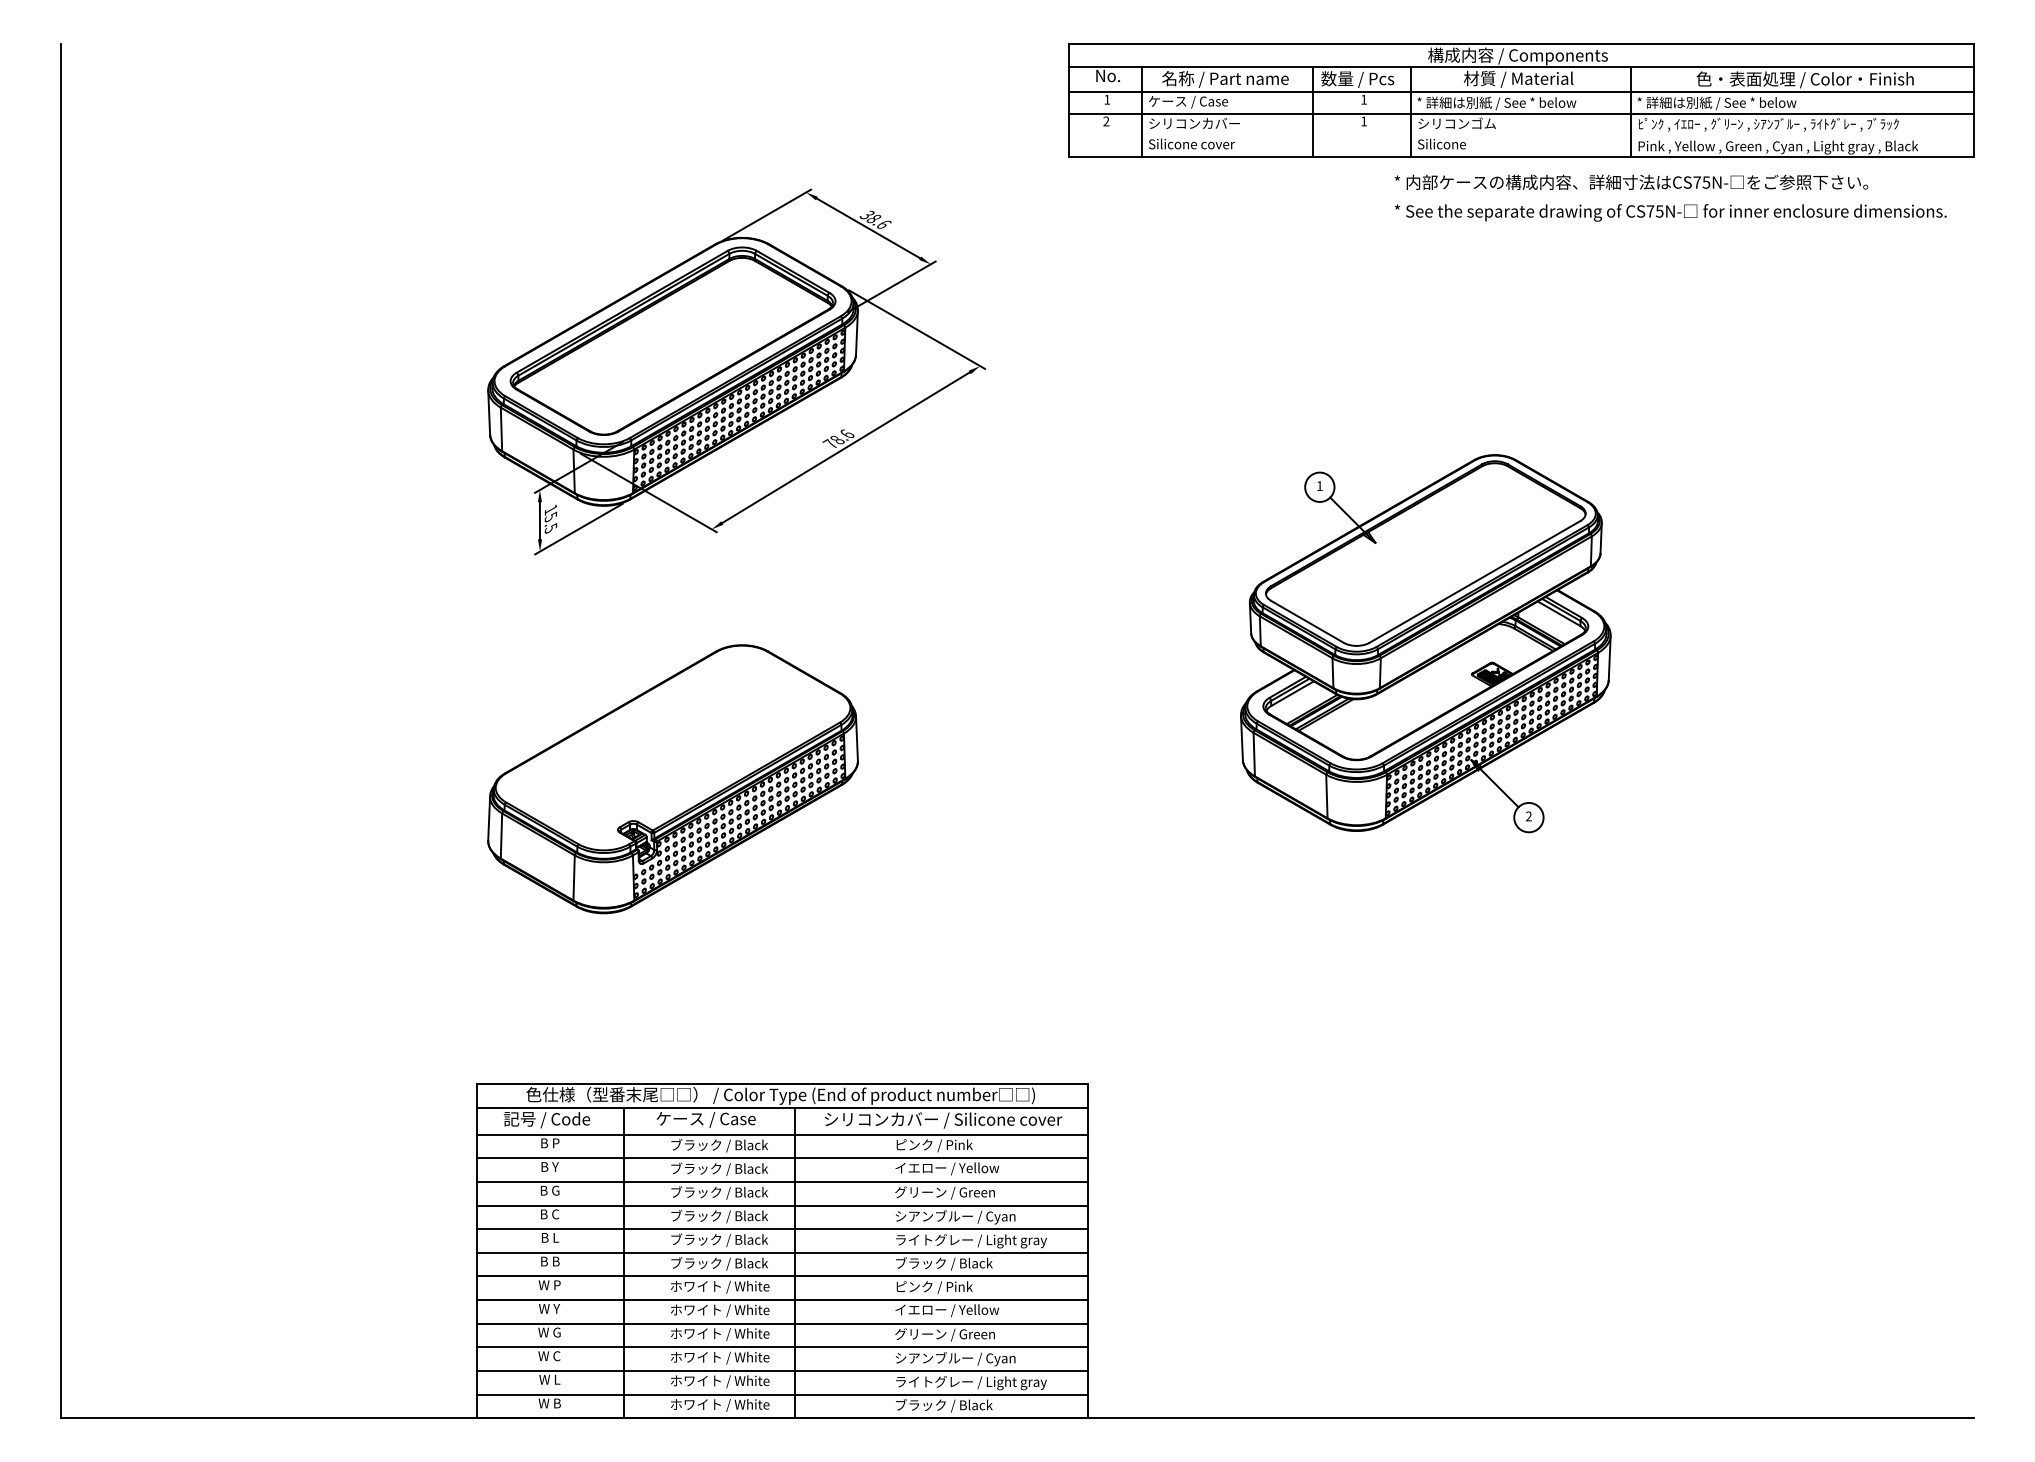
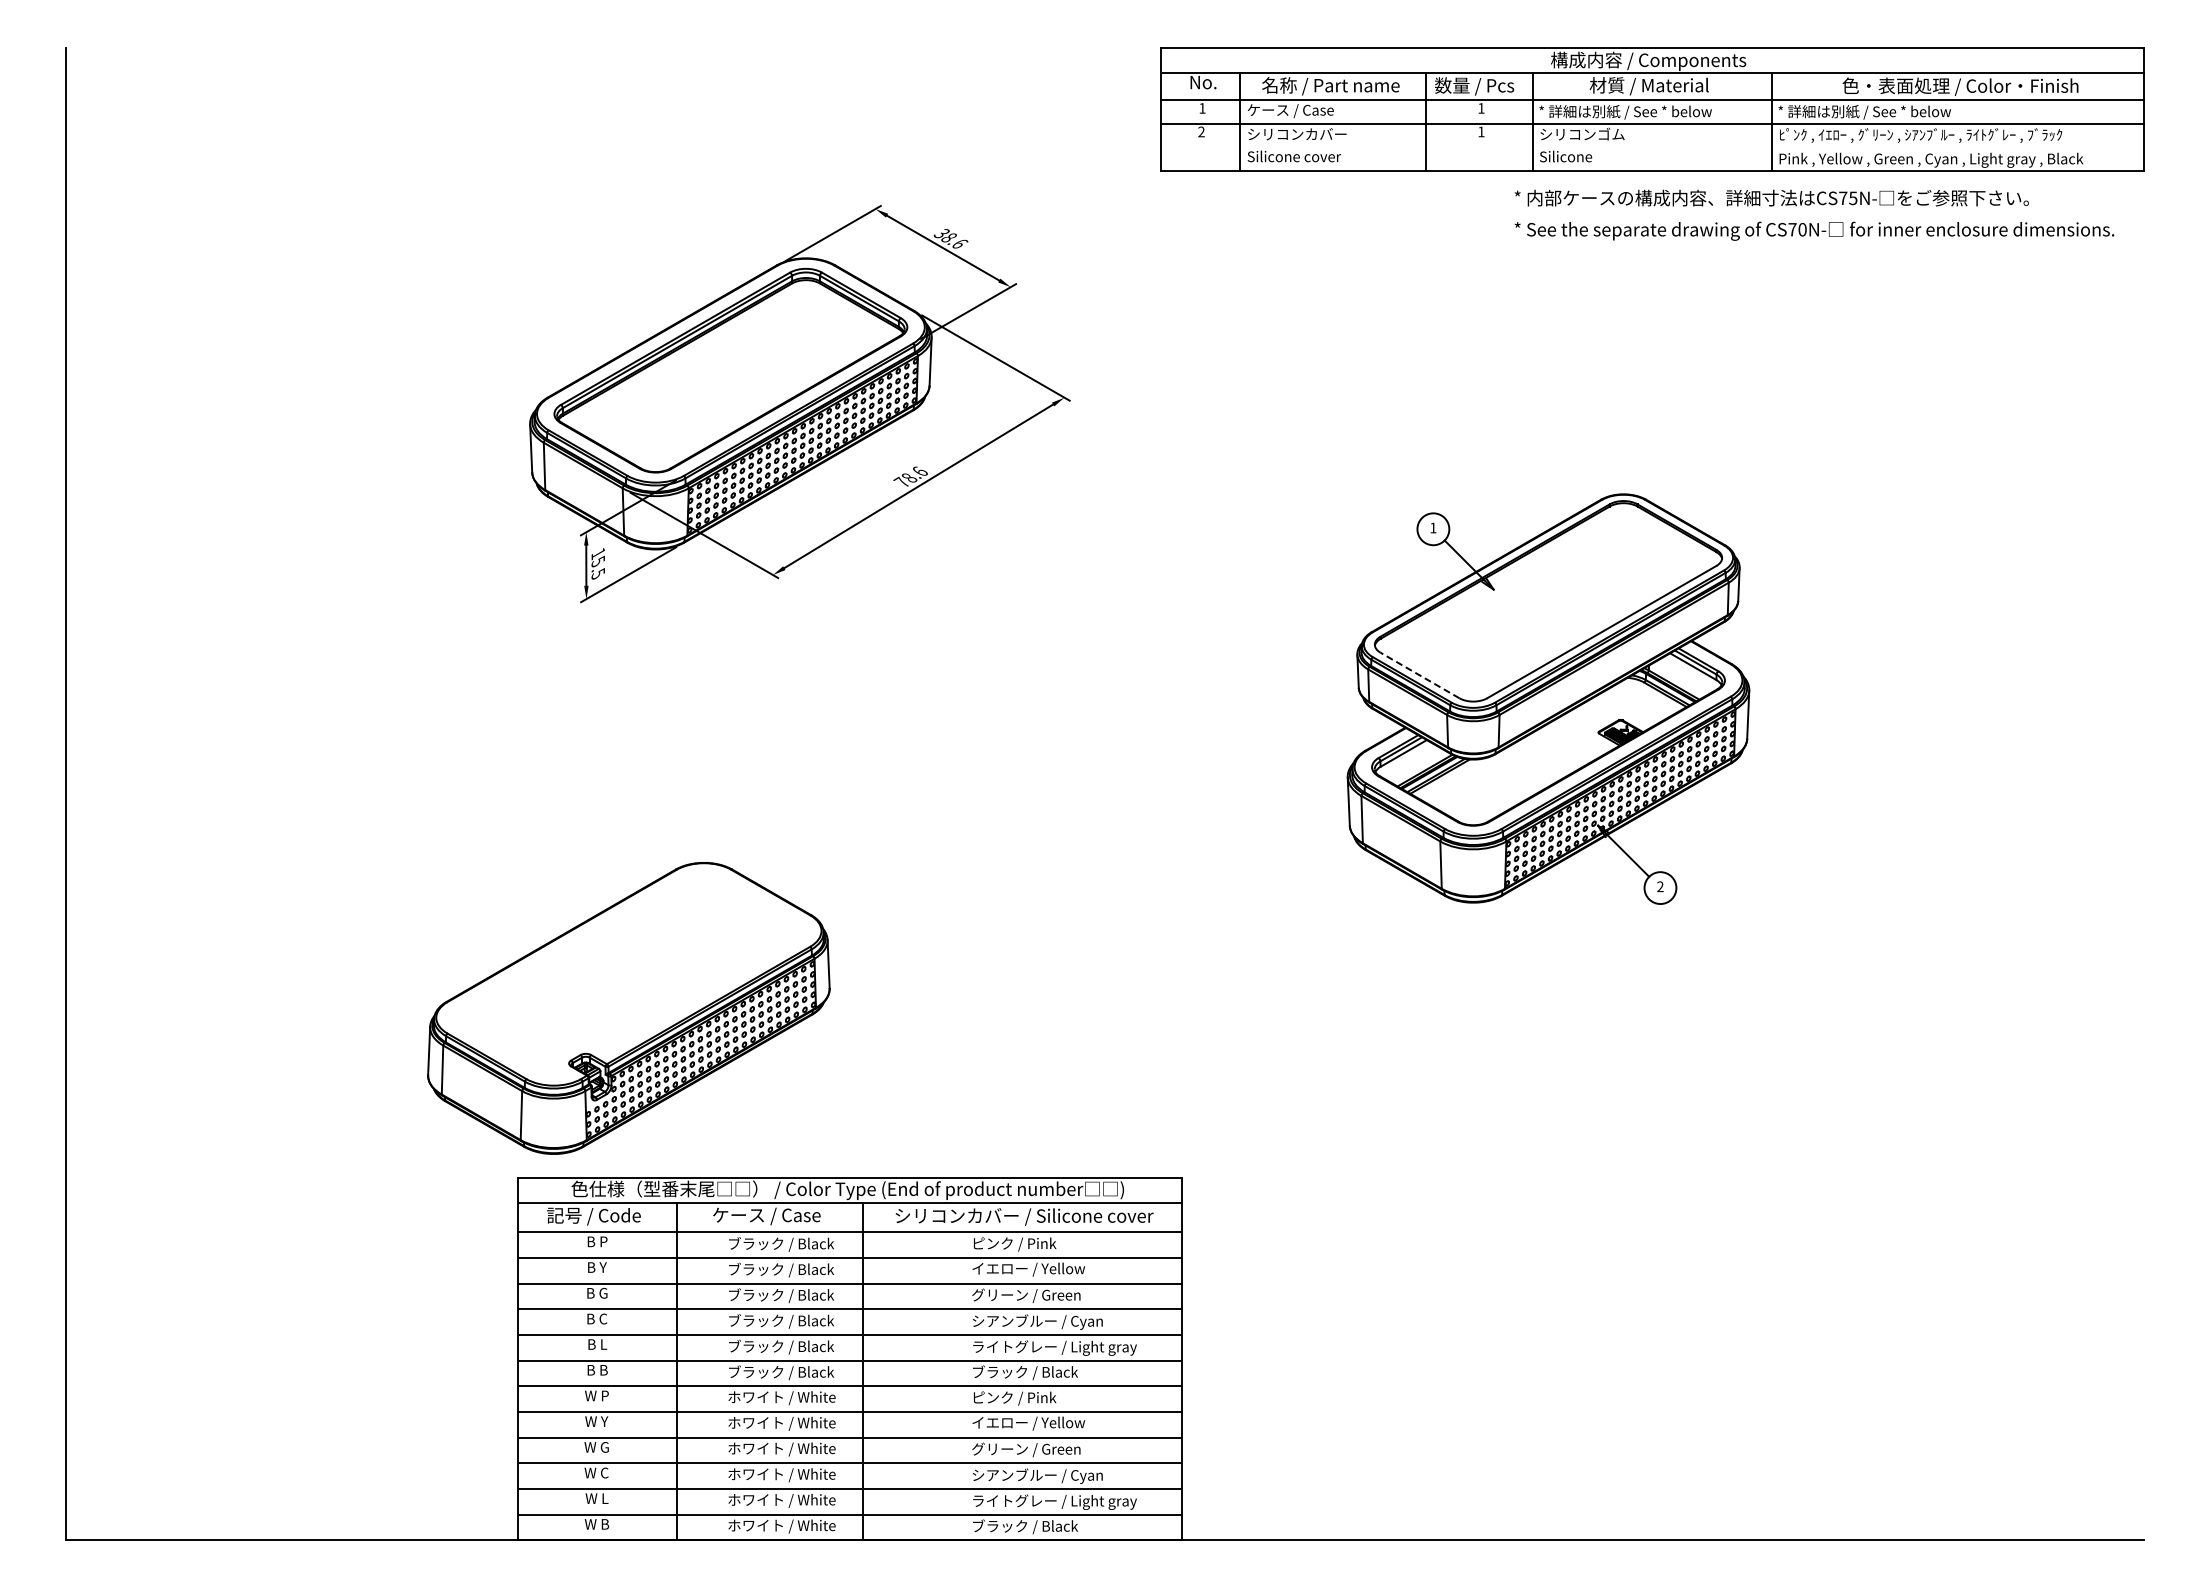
text: (1659, 211) -> (1802, 229), CS75N- -> CS70N-
line: (1307, 621) -> (1420, 675), solid -> dashed
part: (672, 779) -> (628, 1008), moved

